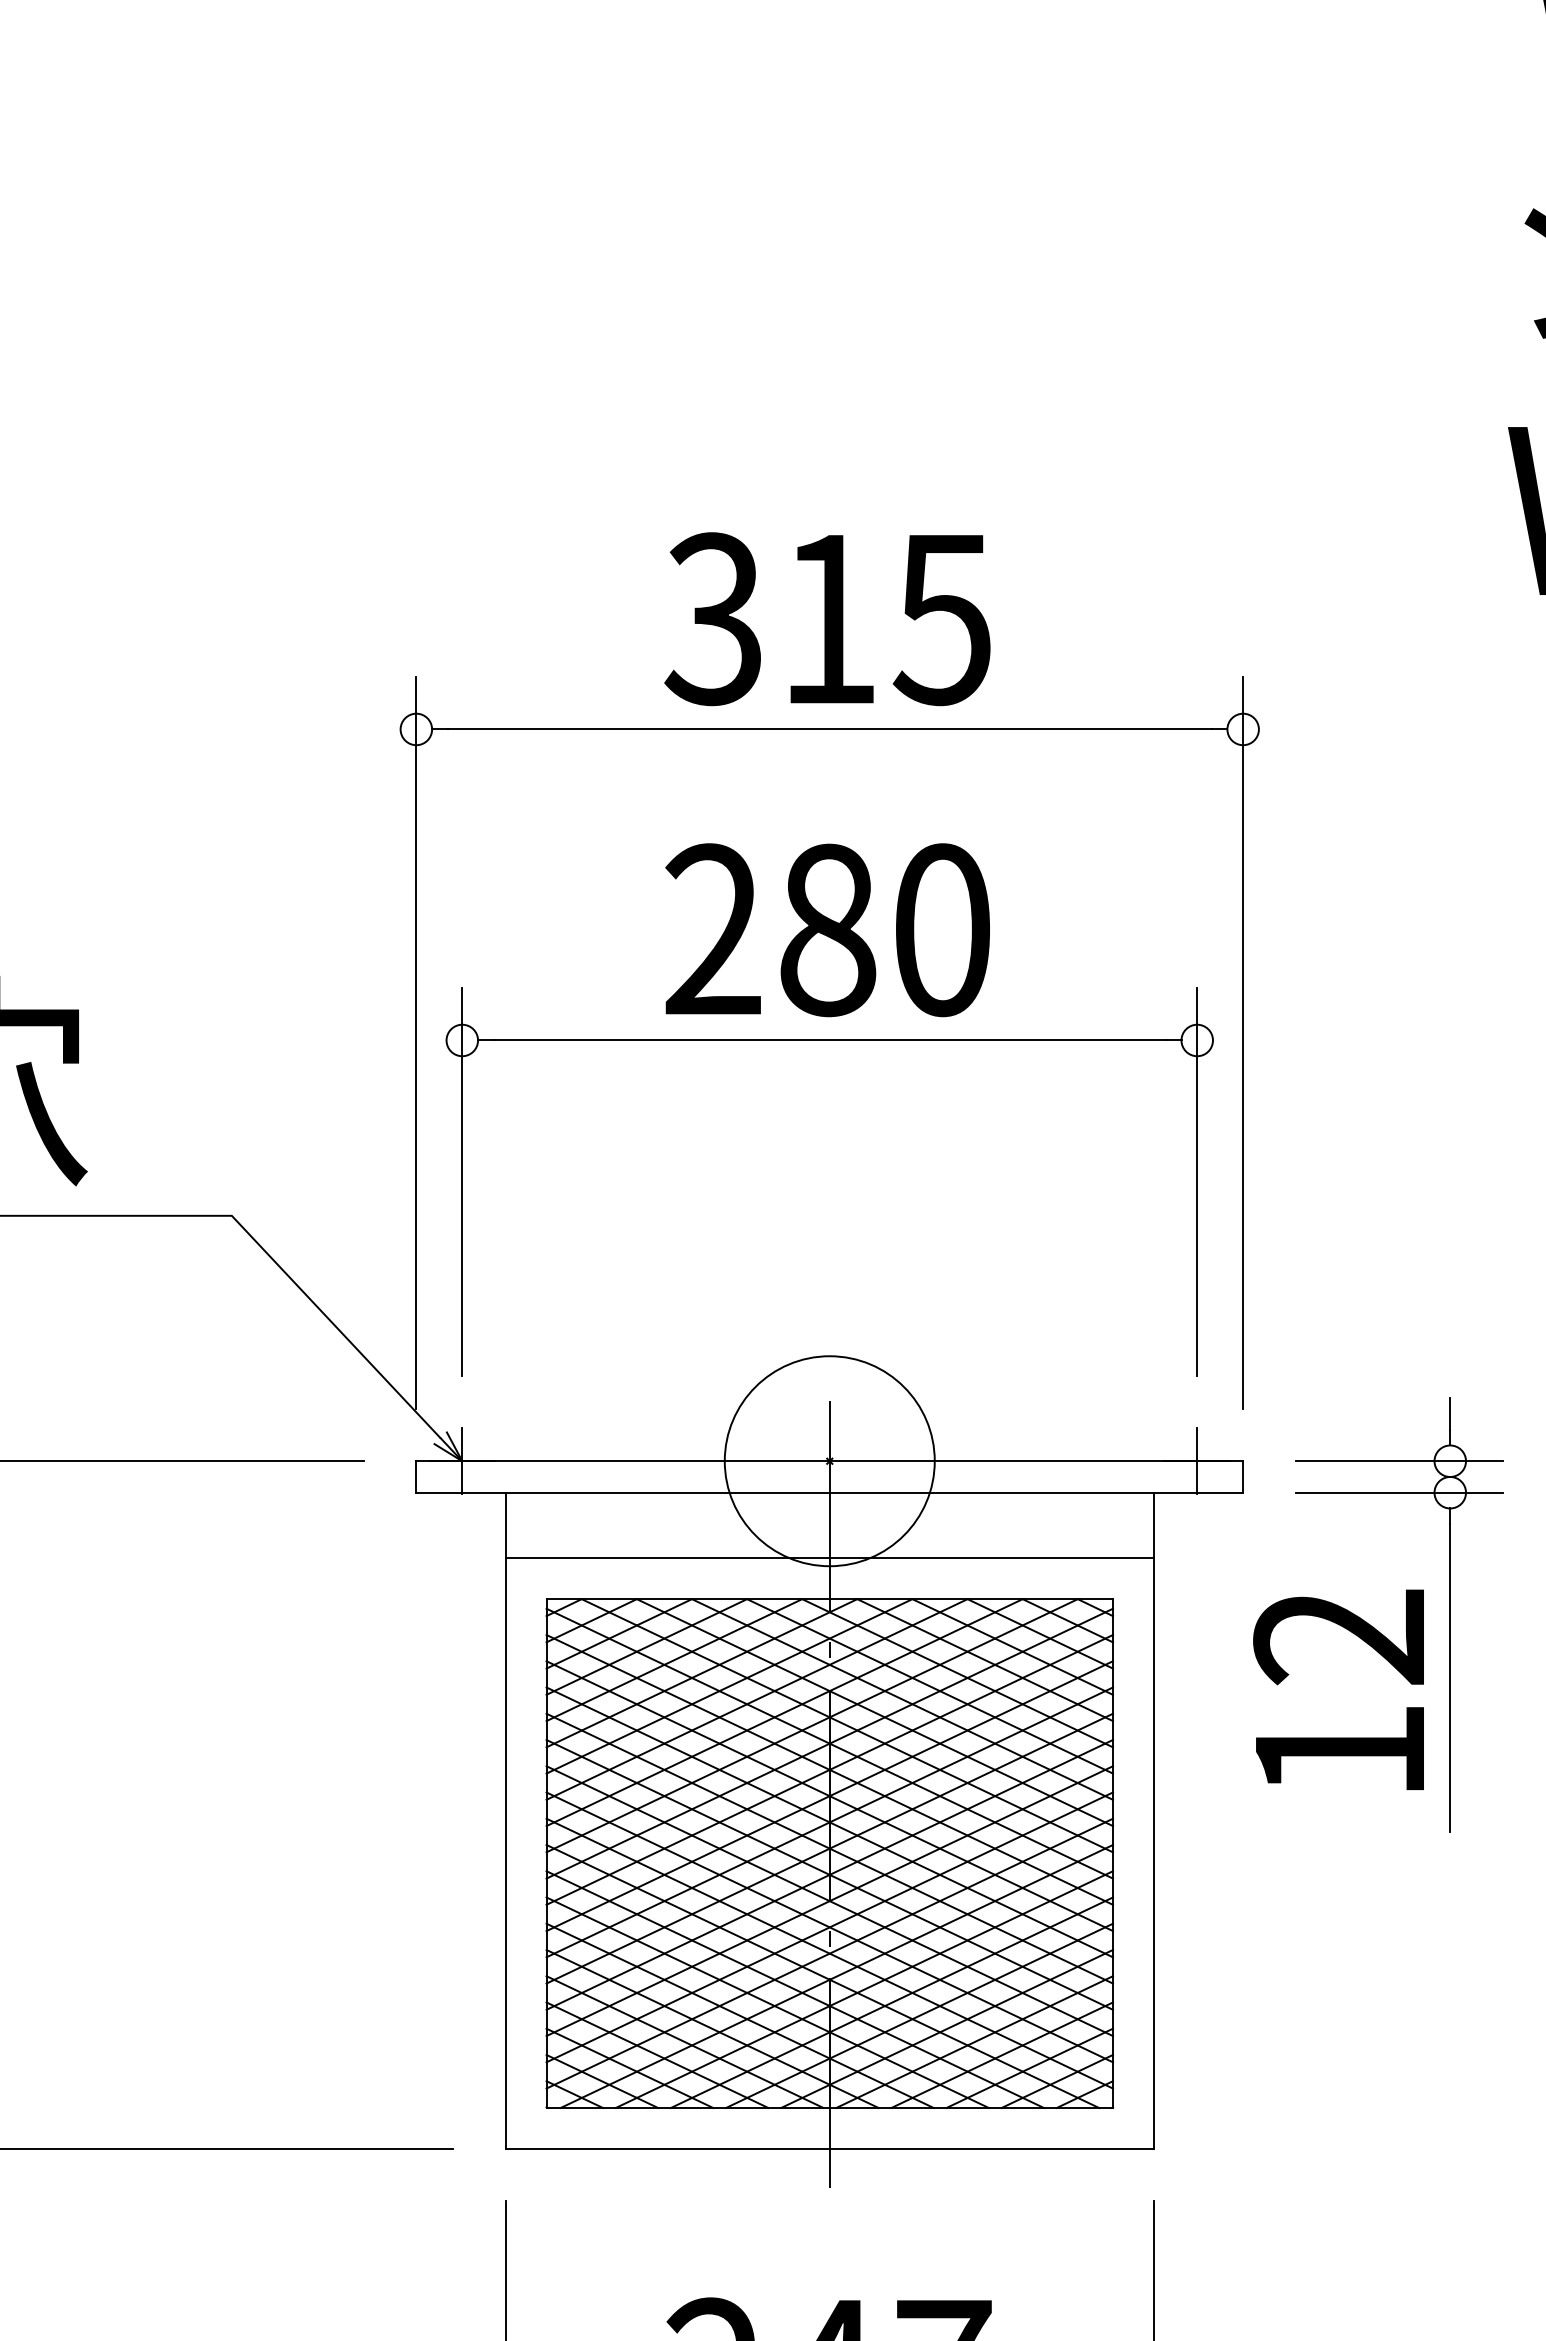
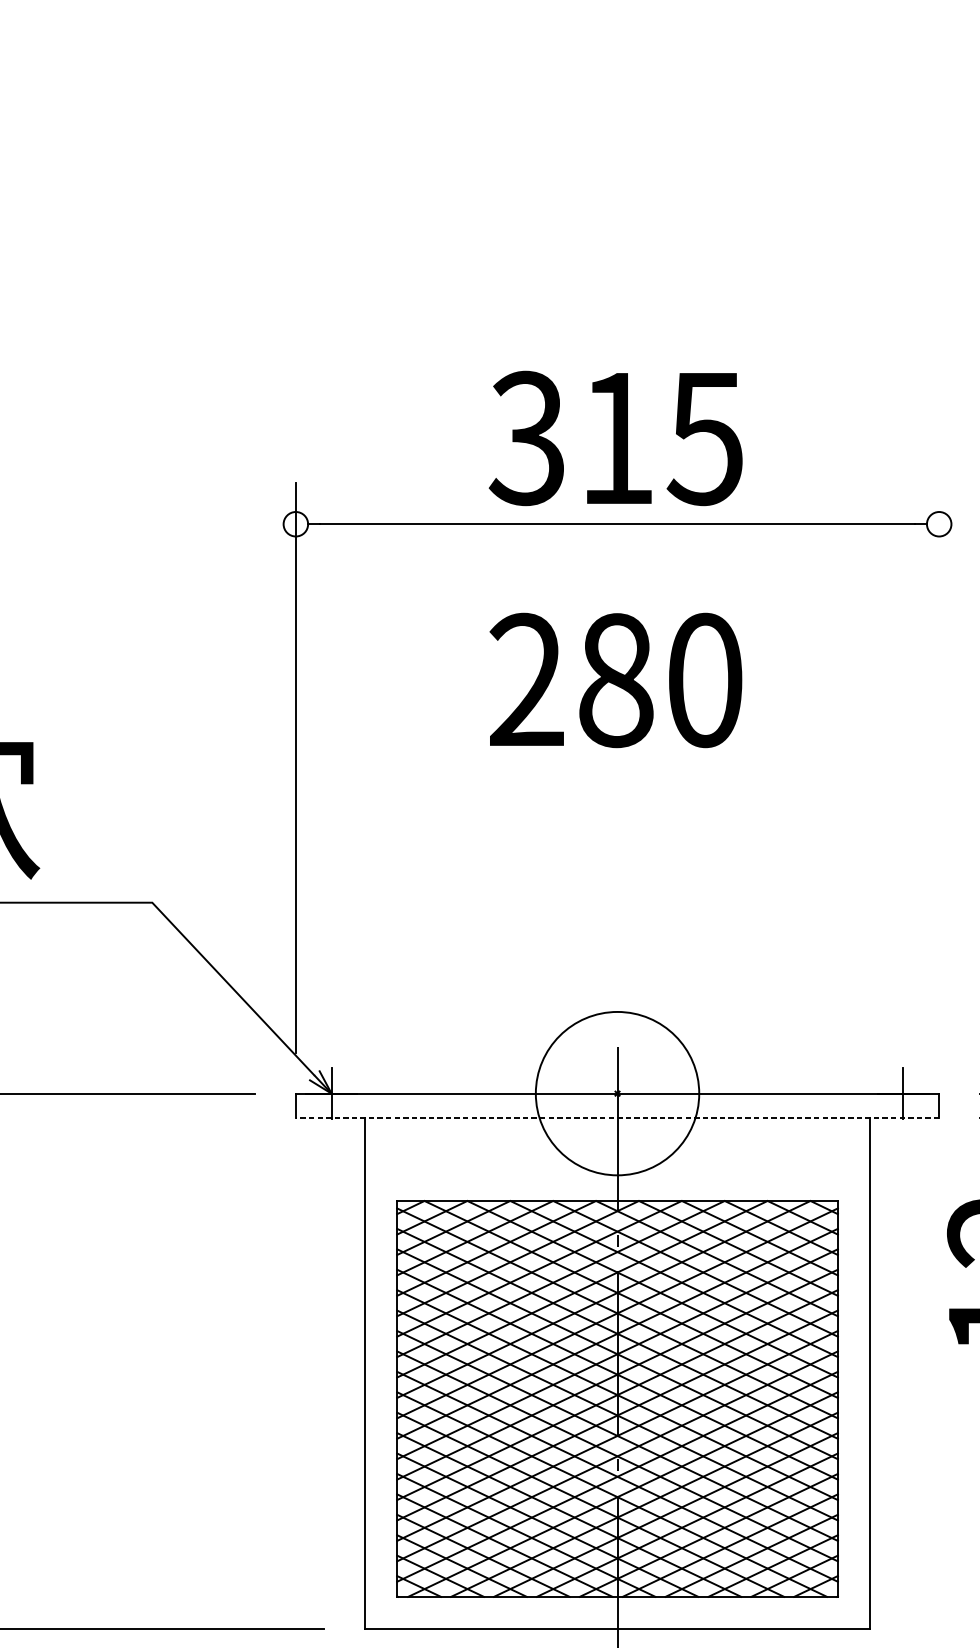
part: (829, 1040) -> (617, 766), removed
line: (1243, 1042) -> (939, 767), removed
line: (829, 1492) -> (617, 1117), solid -> dashed
line: (829, 1558) -> (617, 1169), removed

